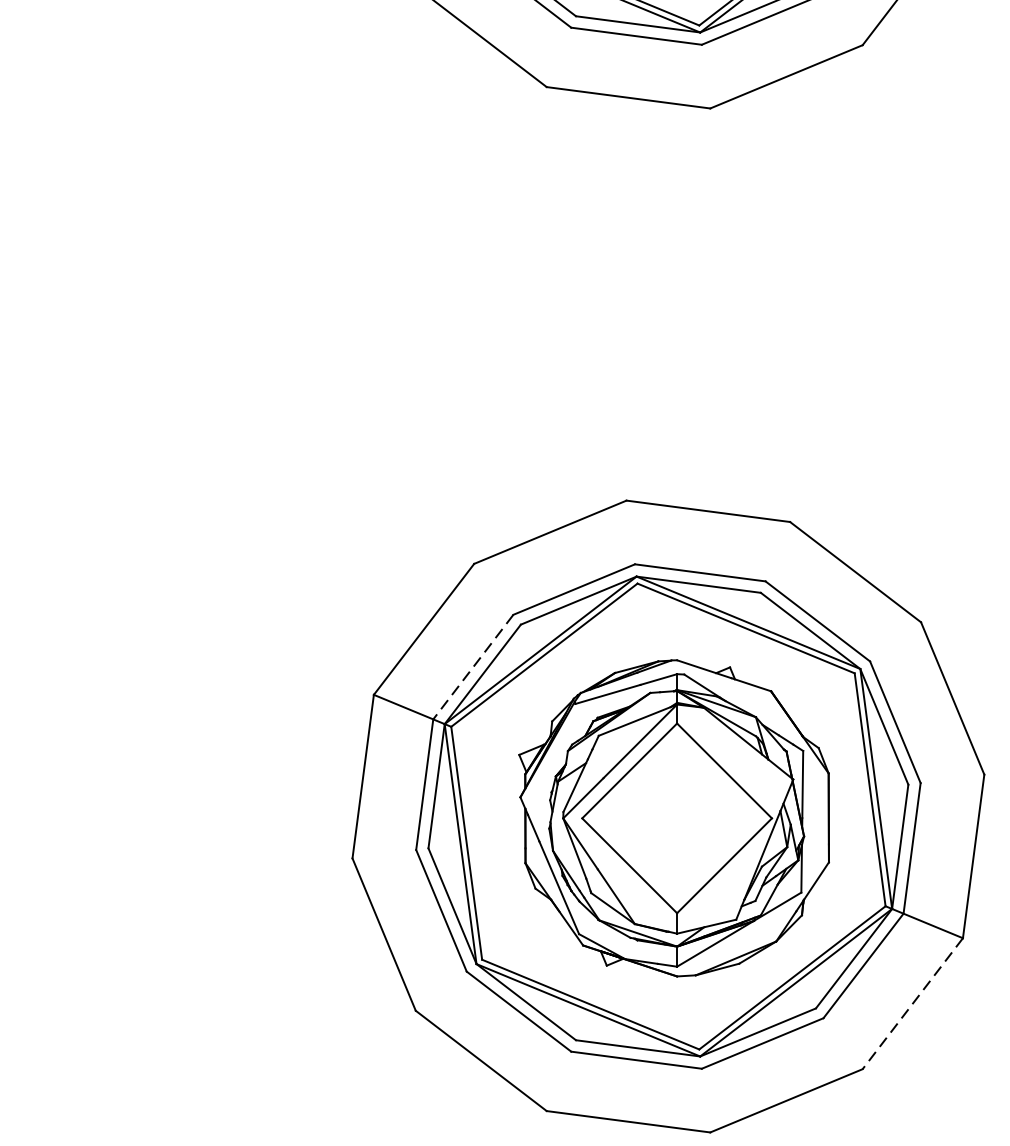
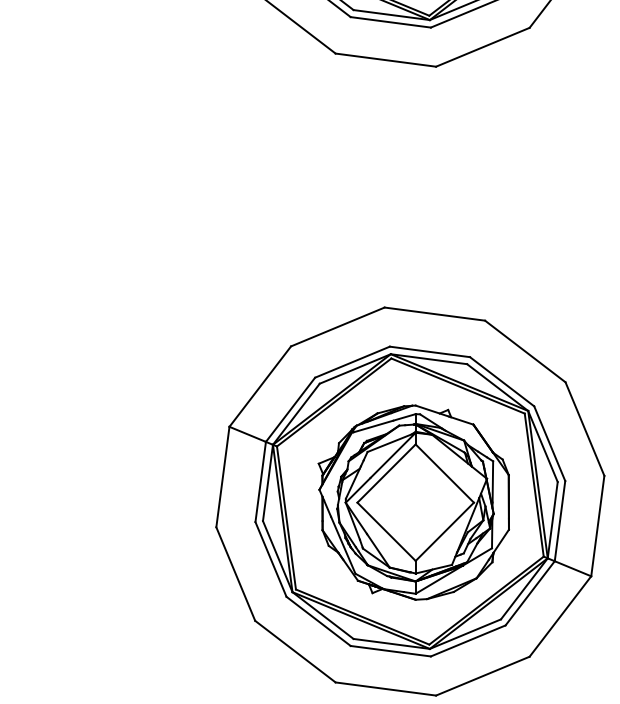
line: (473, 668) -> (290, 410), dashed -> solid
line: (912, 1003) -> (560, 616), dashed -> solid

